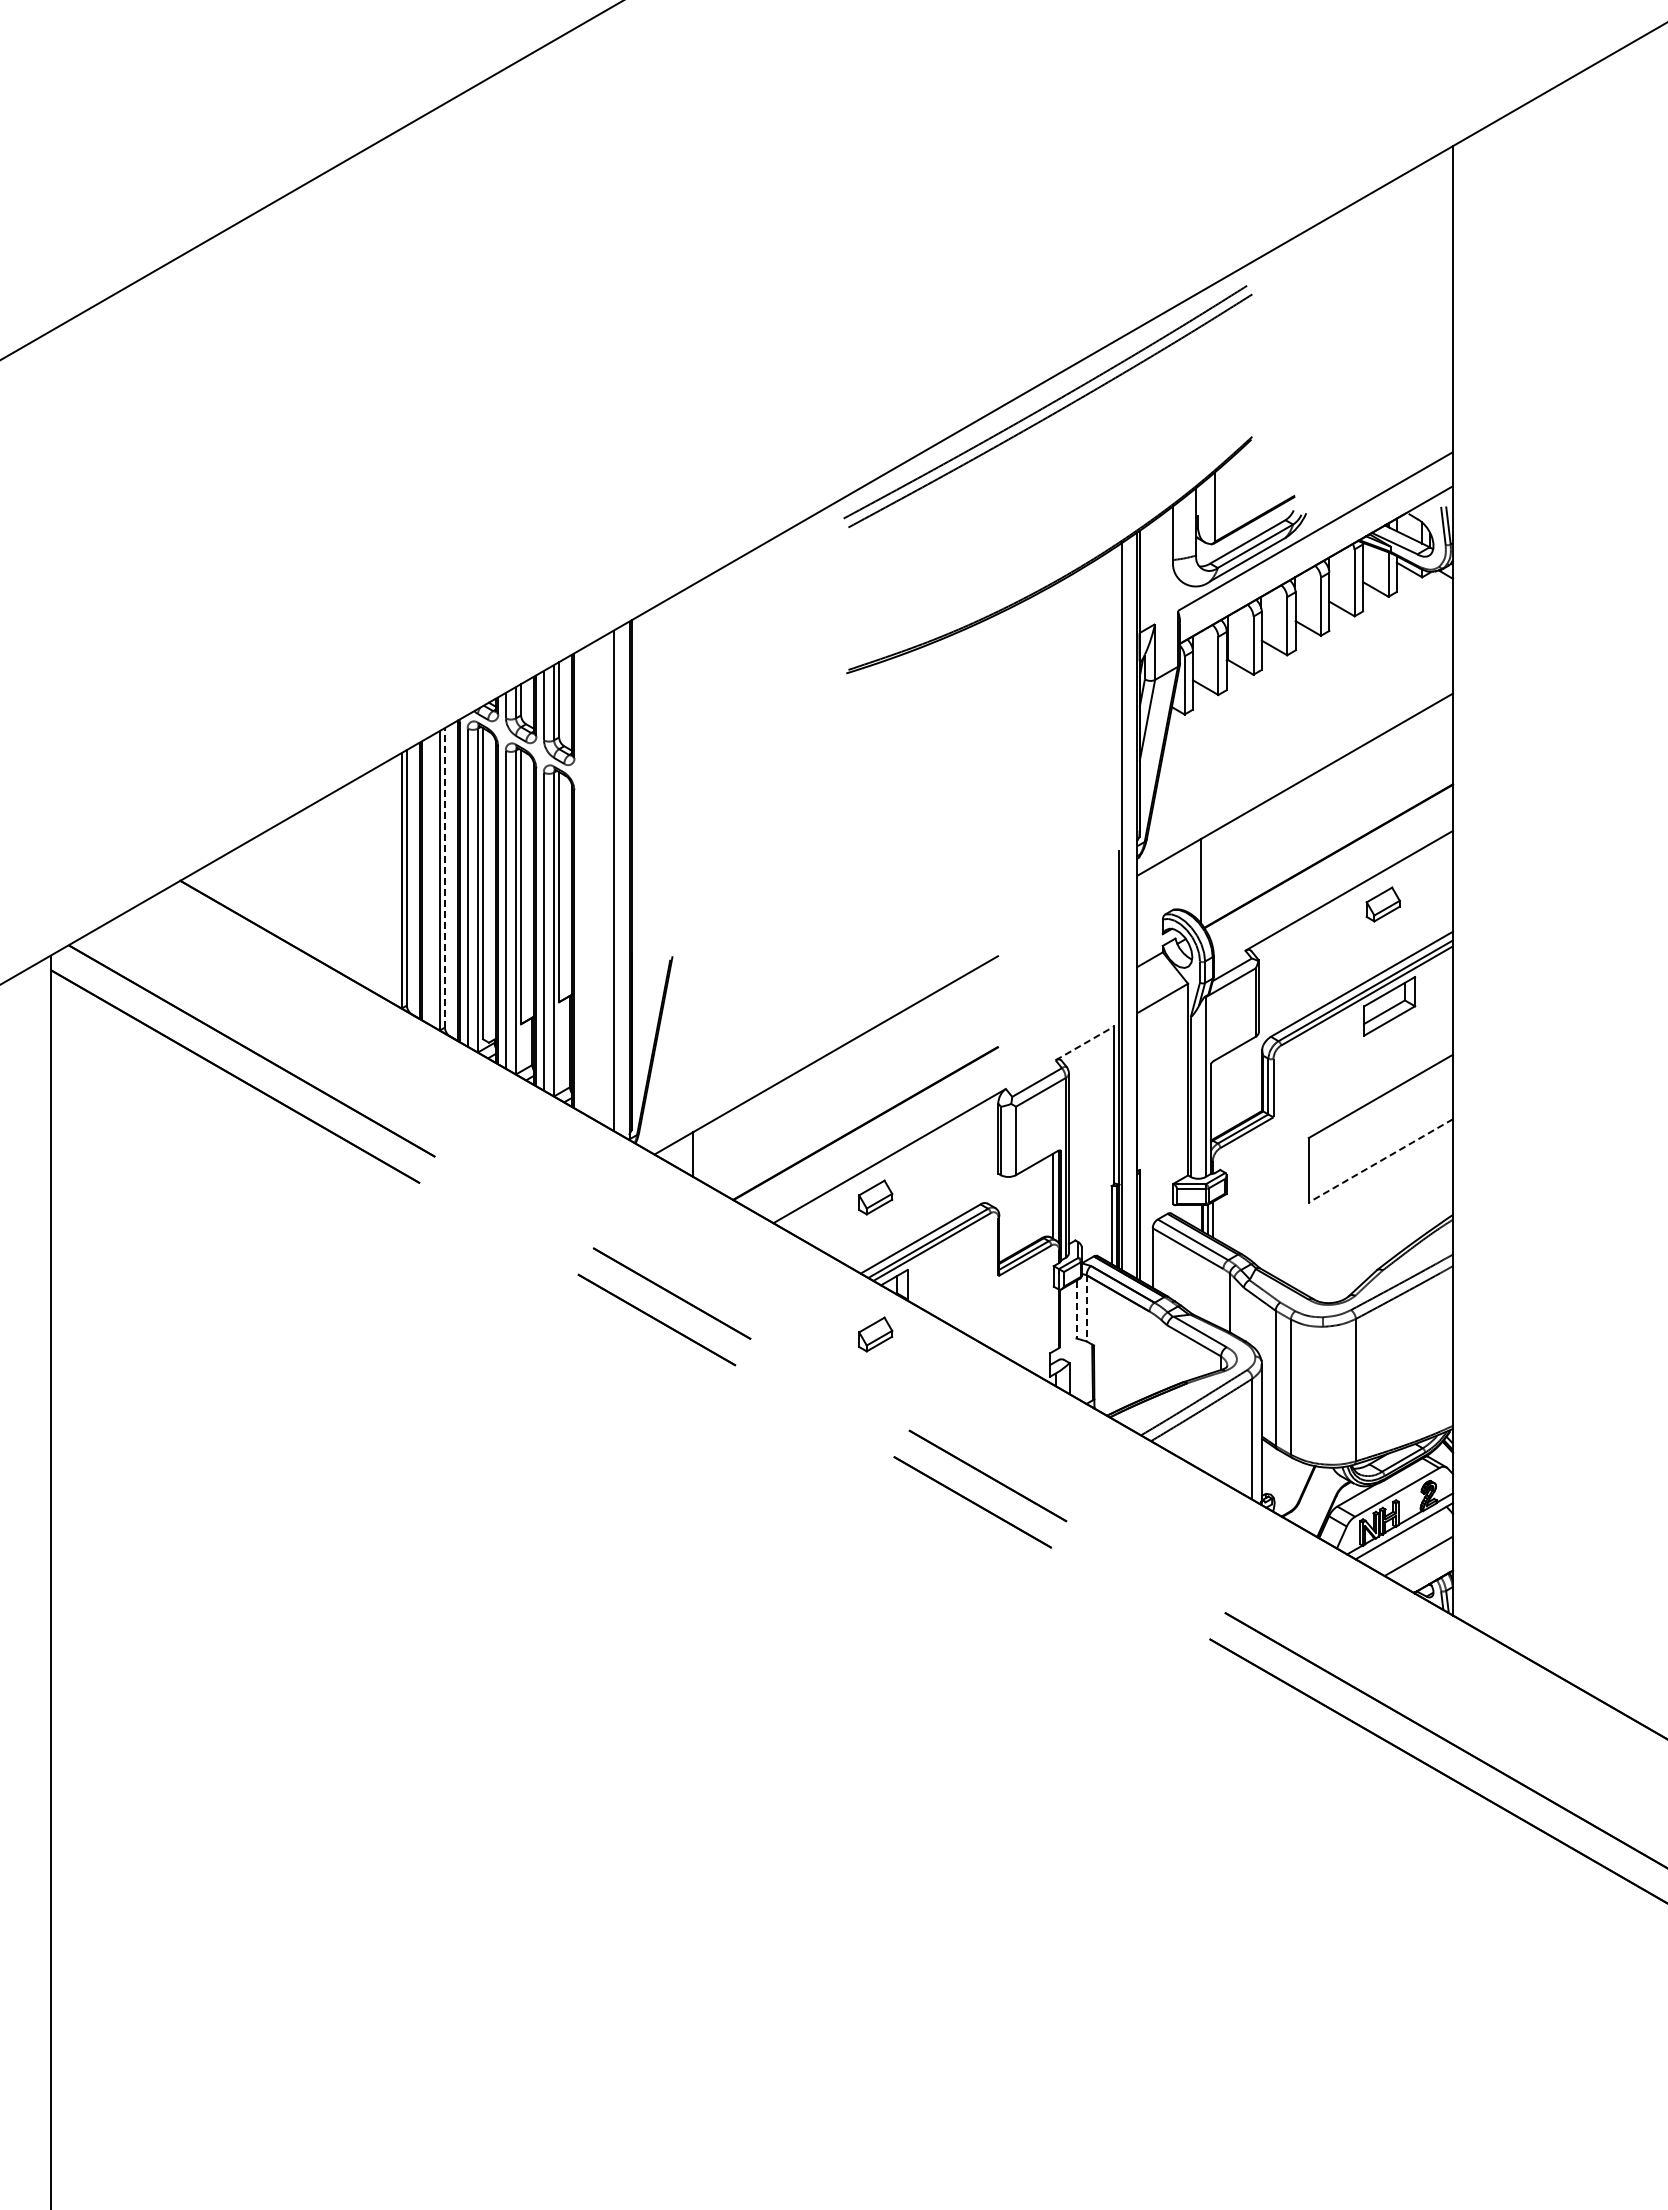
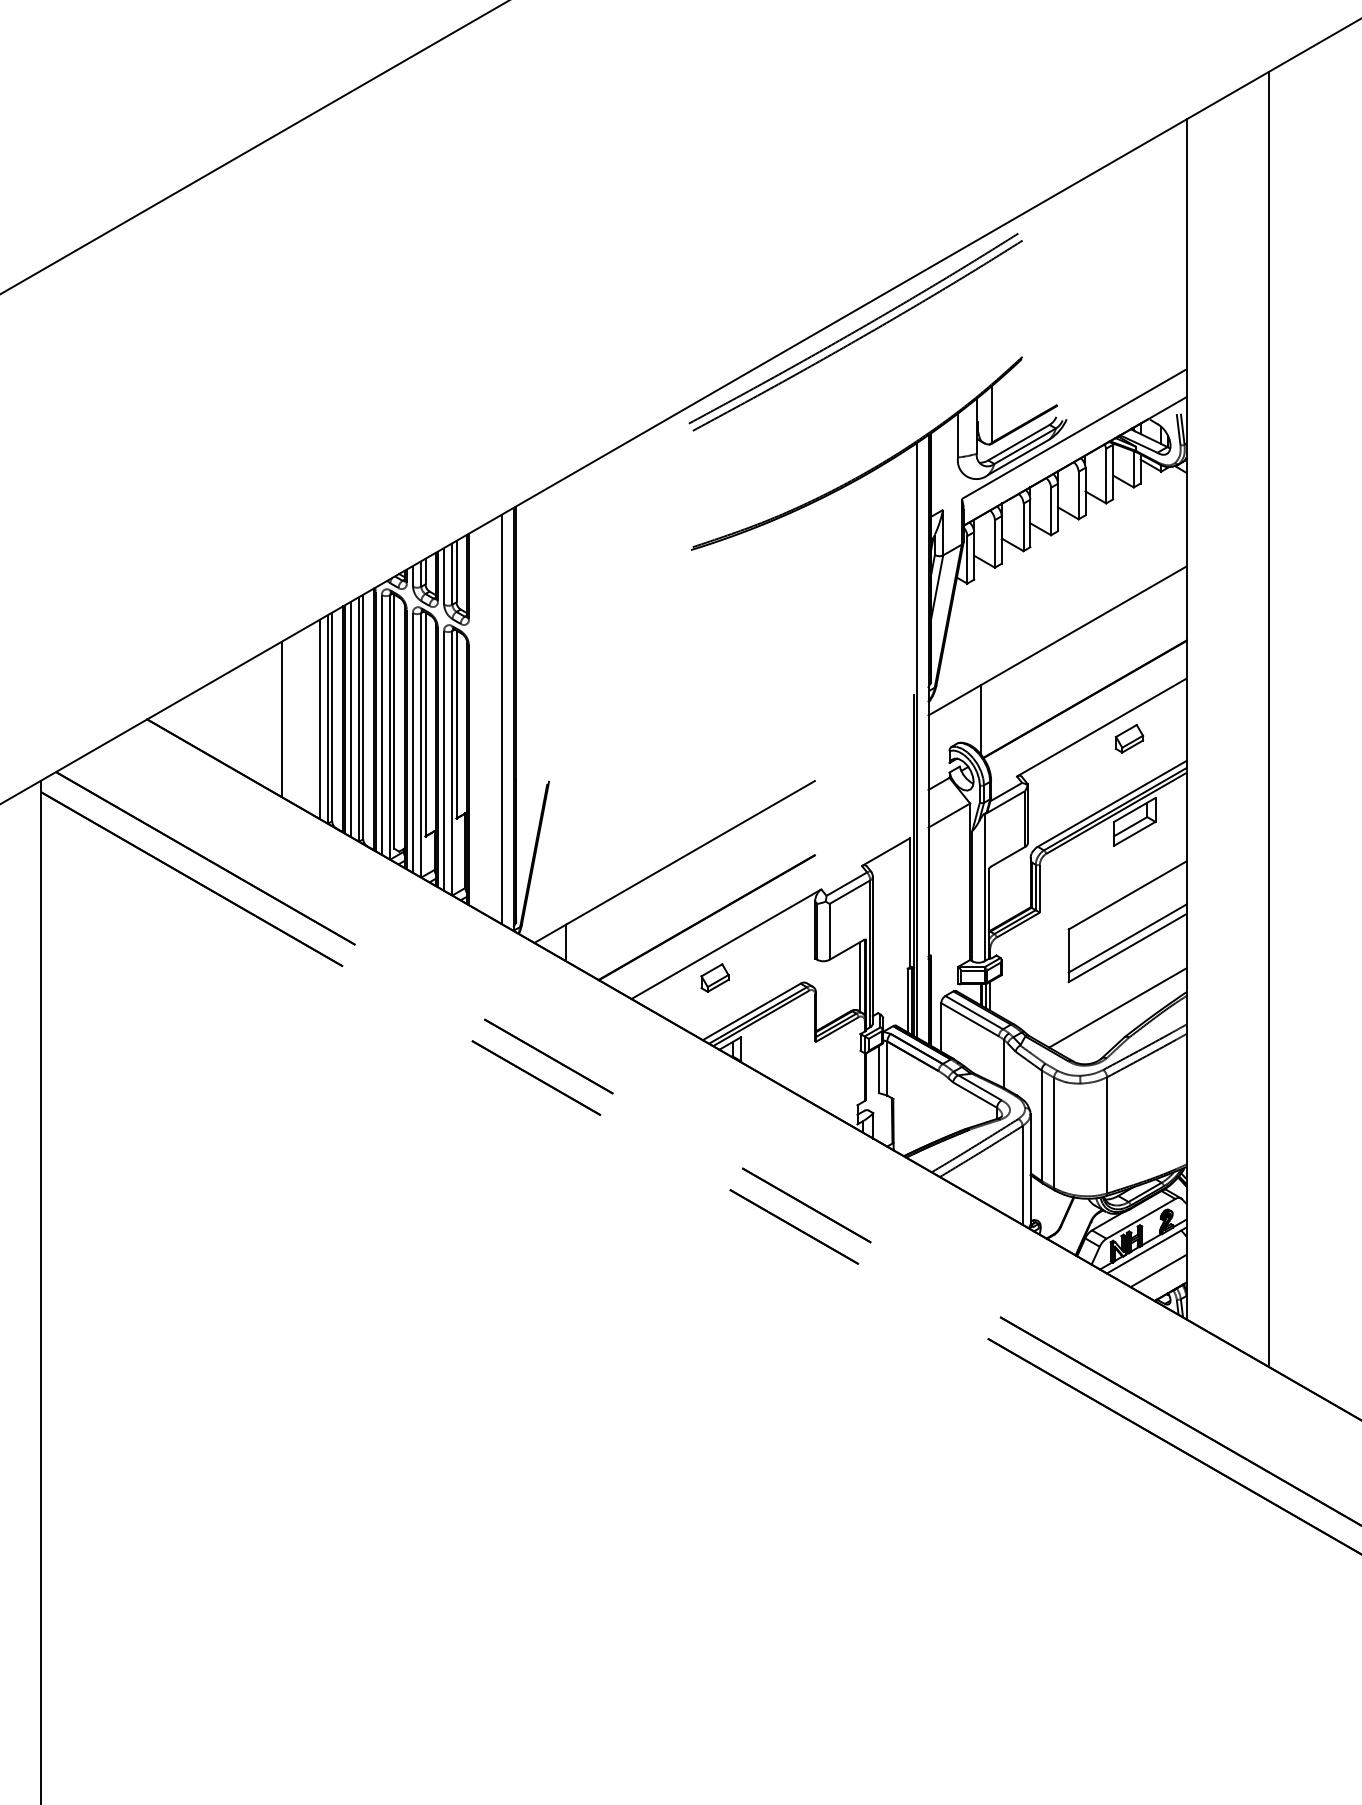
line: (444, 877) -> (362, 716), dashed -> solid
line: (345, 880) -> (282, 719), added
line: (391, 880) -> (319, 719), added
line: (429, 880) -> (350, 719), added
line: (1554, 880) -> (1269, 719), added
line: (1084, 1043) -> (885, 852), dashed -> solid
line: (1380, 1148) -> (1127, 938), added
line: (1380, 1161) -> (1127, 948), dashed -> solid
line: (1368, 1233) -> (1117, 1007), added
line: (1086, 1308) -> (887, 1068), dashed -> solid
line: (1076, 1309) -> (879, 1069), dashed -> solid
part: (875, 1334) -> (714, 1089), removed

